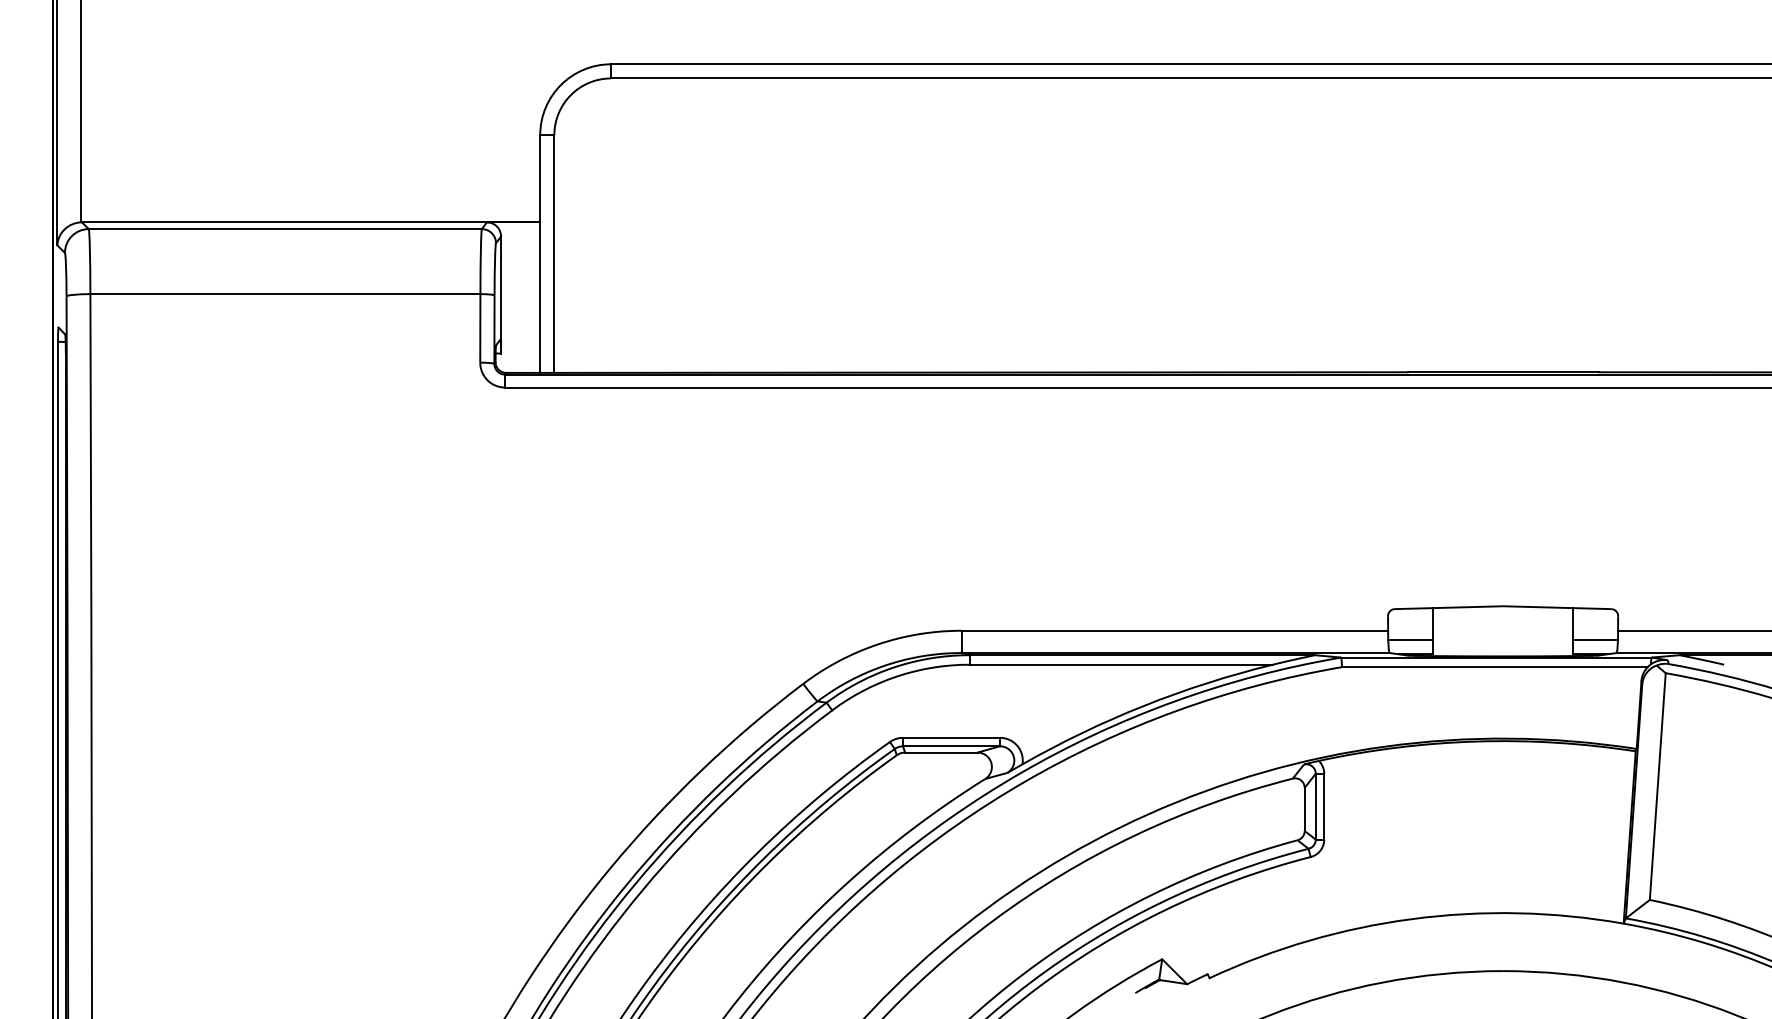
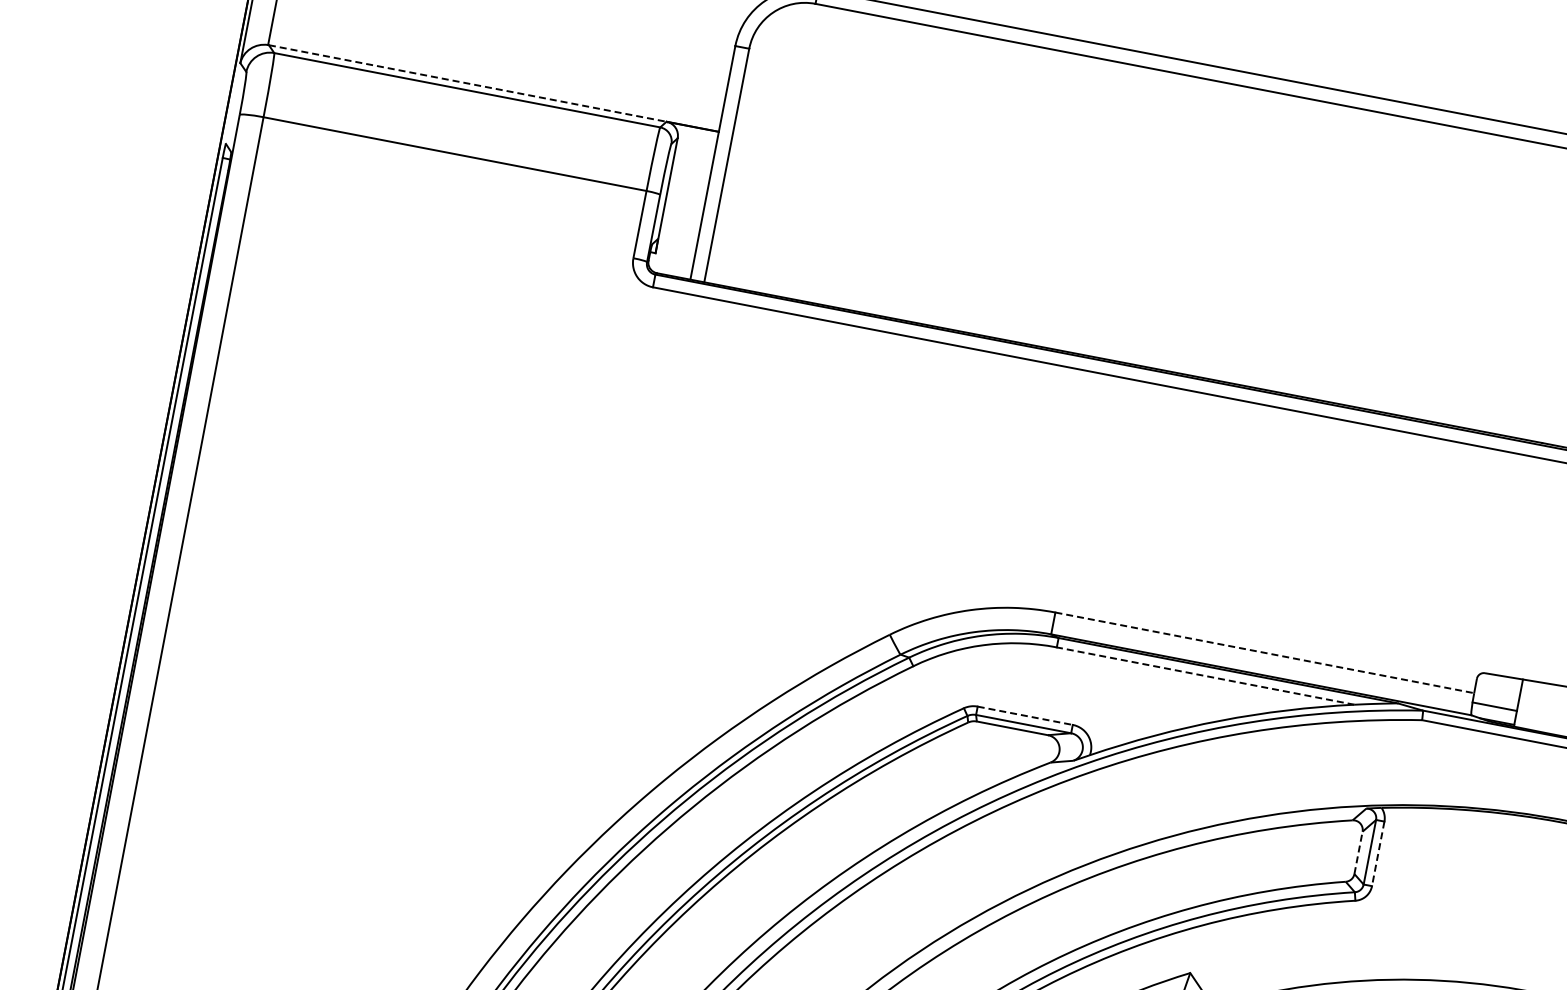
line: (285, 222) -> (468, 83), solid -> dashed
line: (1175, 630) -> (1265, 652), solid -> dashed
line: (1121, 664) -> (1206, 675), solid -> dashed
line: (952, 737) -> (1026, 715), solid -> dashed
line: (1324, 806) -> (1378, 853), solid -> dashed
line: (1304, 809) -> (1358, 852), solid -> dashed

